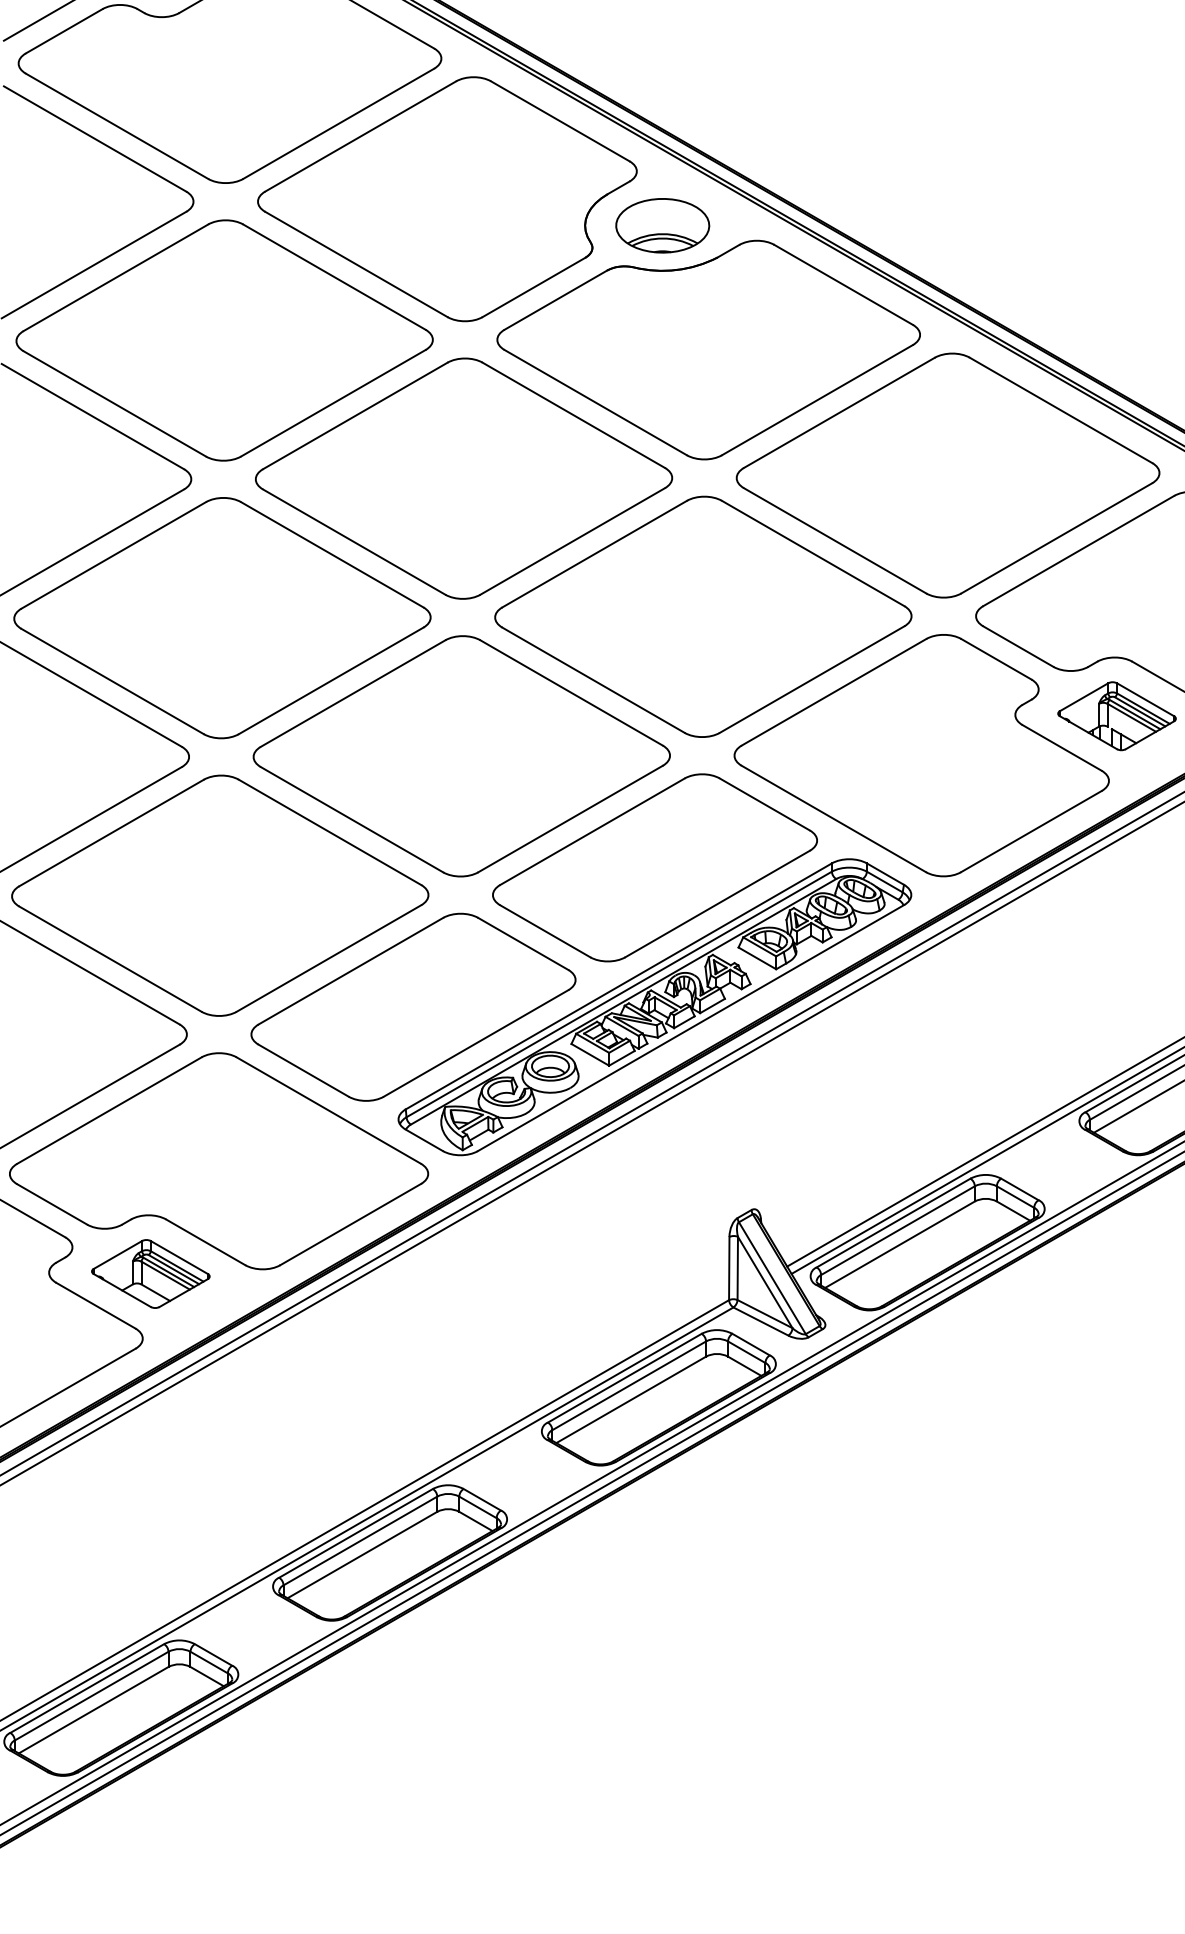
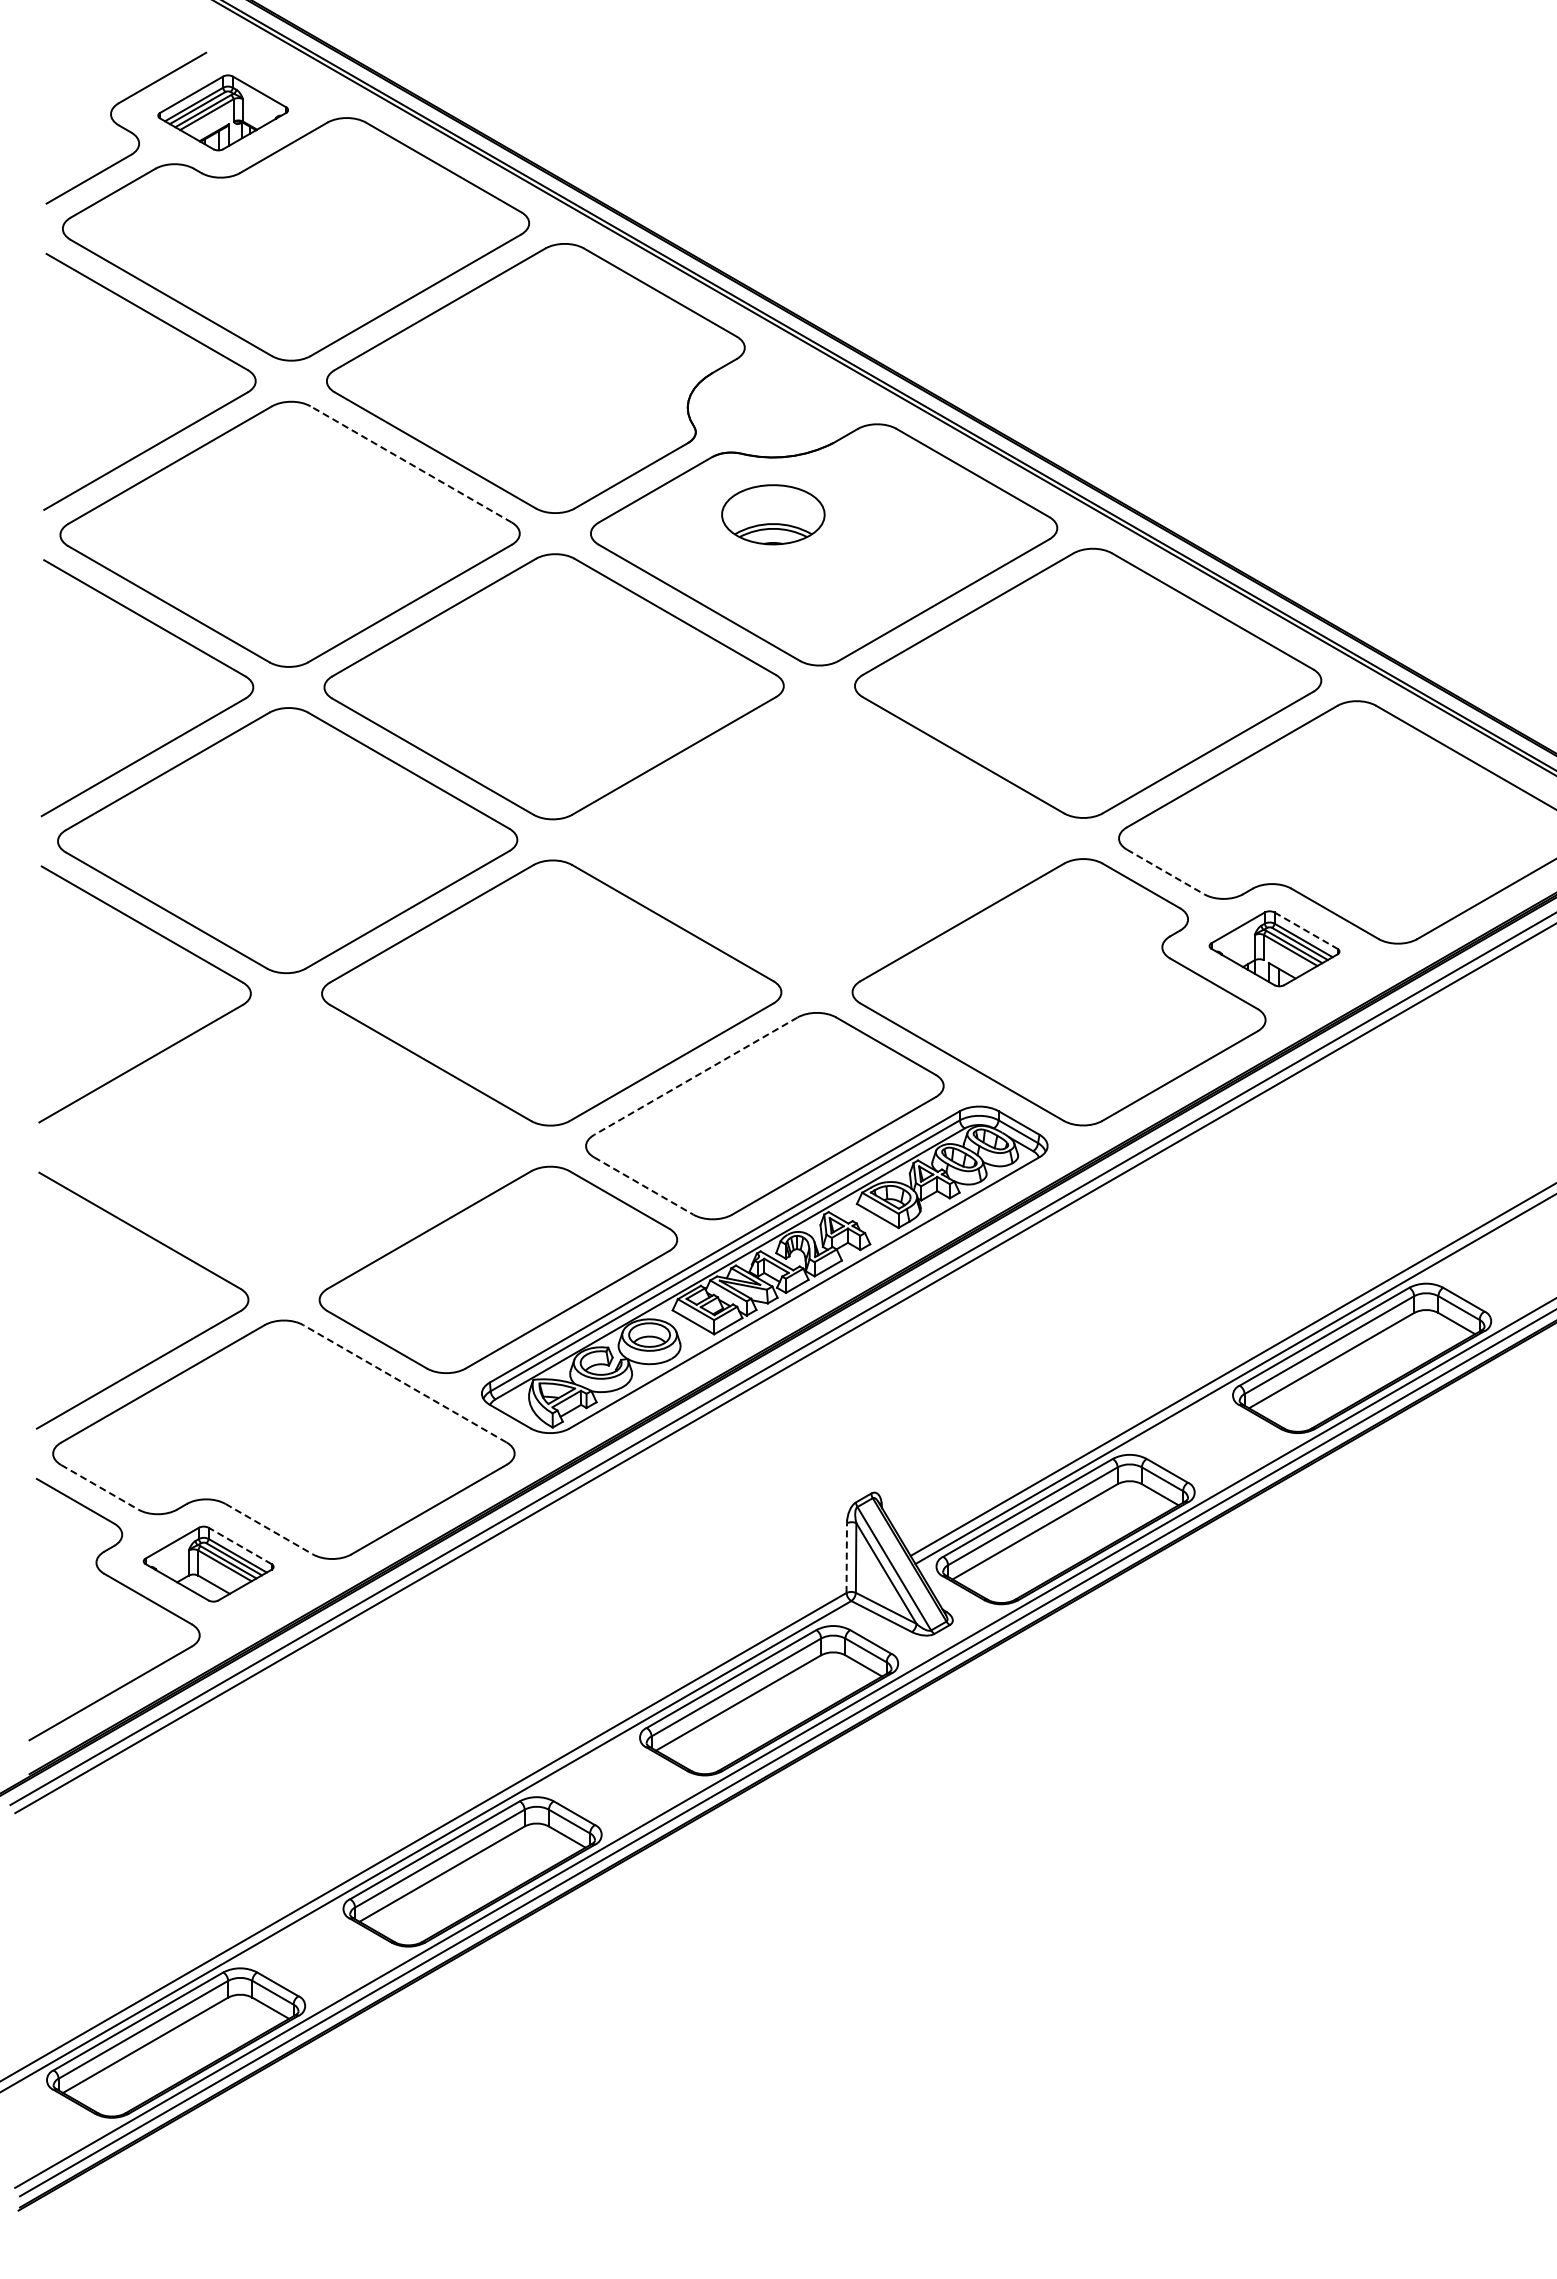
part: (662, 225) -> (773, 514), moved
line: (333, 277) -> (410, 464), solid -> dashed
part: (702, 616) -> (817, 838), removed
line: (1018, 647) -> (1165, 872), solid -> dashed
line: (1146, 699) -> (1306, 930), solid -> dashed
line: (592, 831) -> (695, 1076), solid -> dashed
part: (219, 895) -> (284, 1146), removed
line: (545, 931) -> (644, 1186), solid -> dashed
line: (328, 1110) -> (404, 1383), solid -> dashed
line: (51, 1204) -> (99, 1487), solid -> dashed
line: (205, 1242) -> (269, 1529), solid -> dashed
line: (178, 1257) -> (239, 1545), solid -> dashed
line: (729, 1268) -> (846, 1558), solid -> dashed

